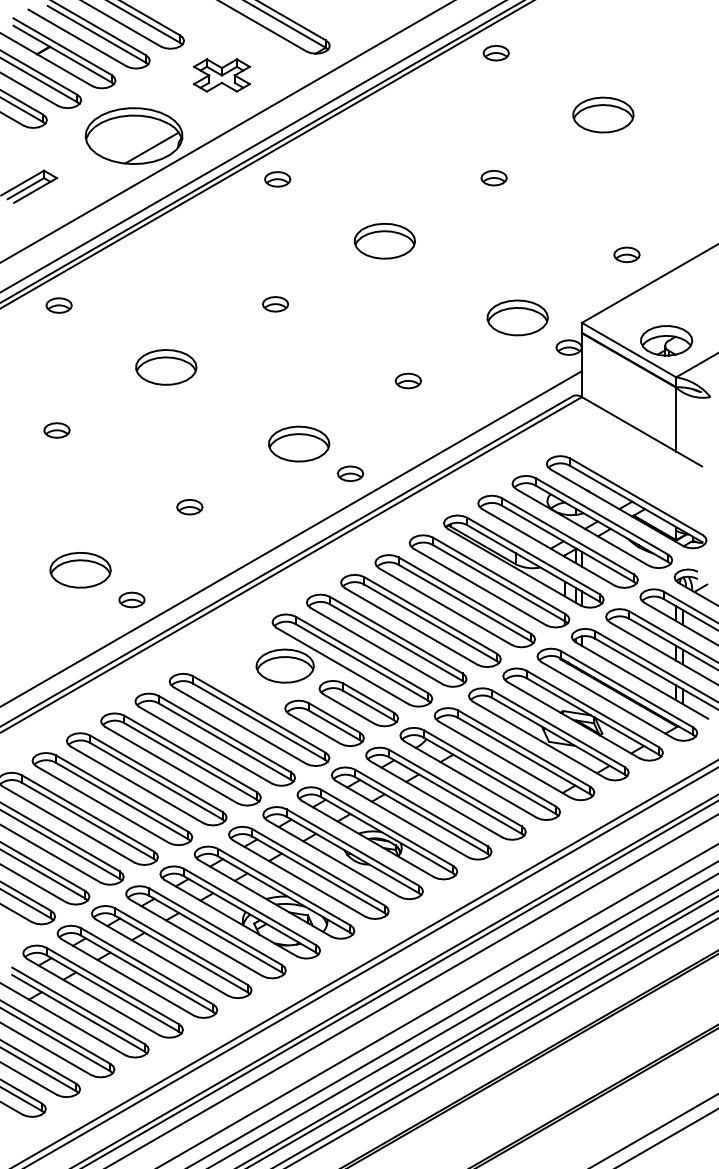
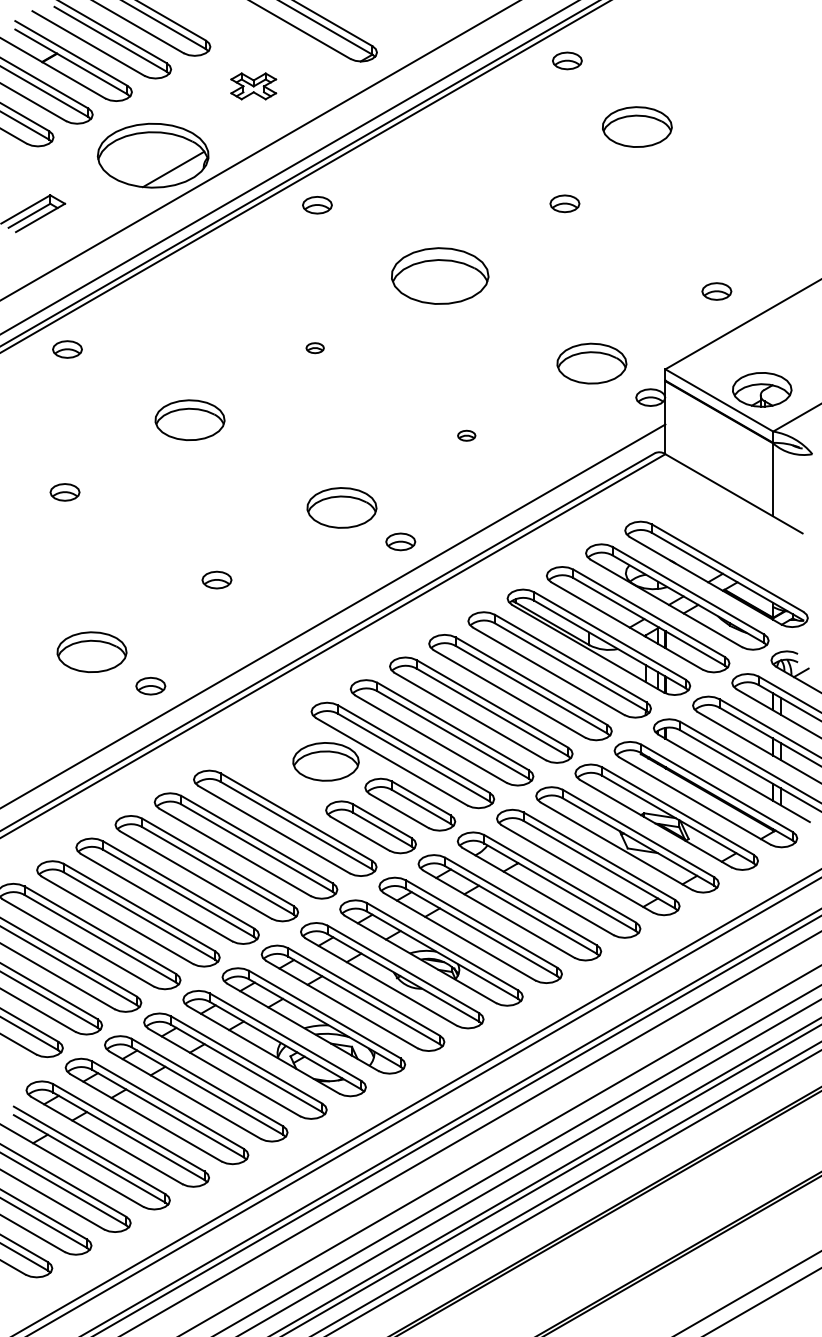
part: (221, 75) -> (253, 86), size x0.7
part: (603, 114) -> (637, 126), moved
part: (384, 240) -> (439, 275), size x1.4
part: (275, 304) -> (314, 348), size x0.6
part: (407, 380) -> (465, 435), size x0.6

